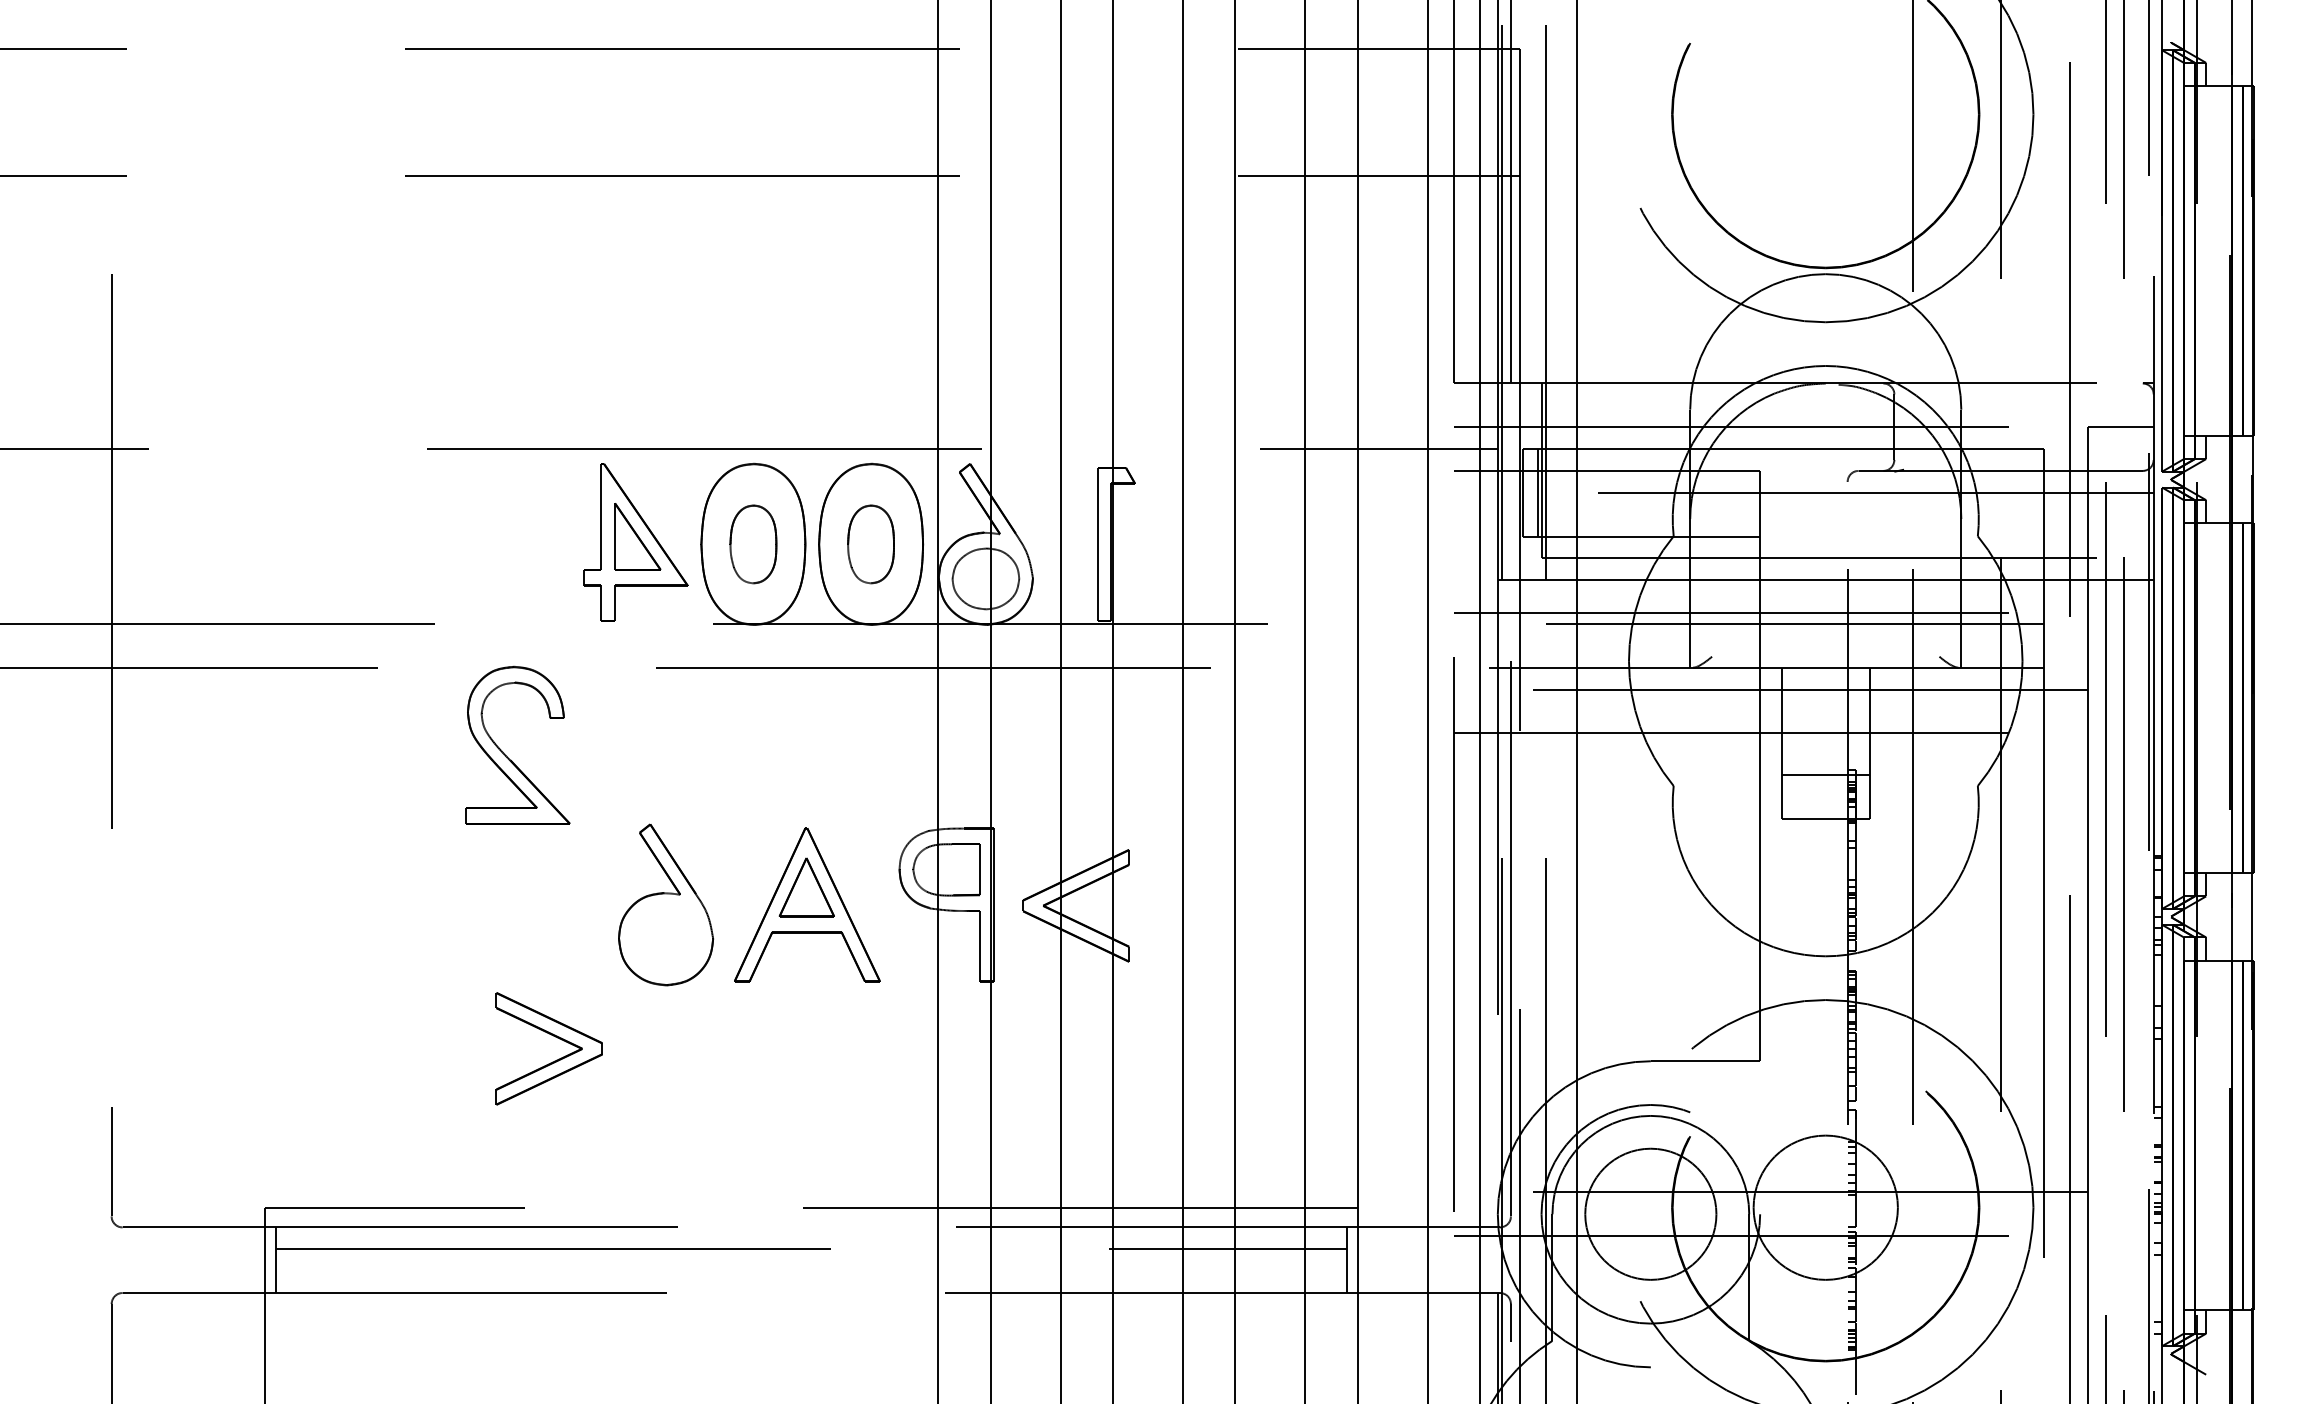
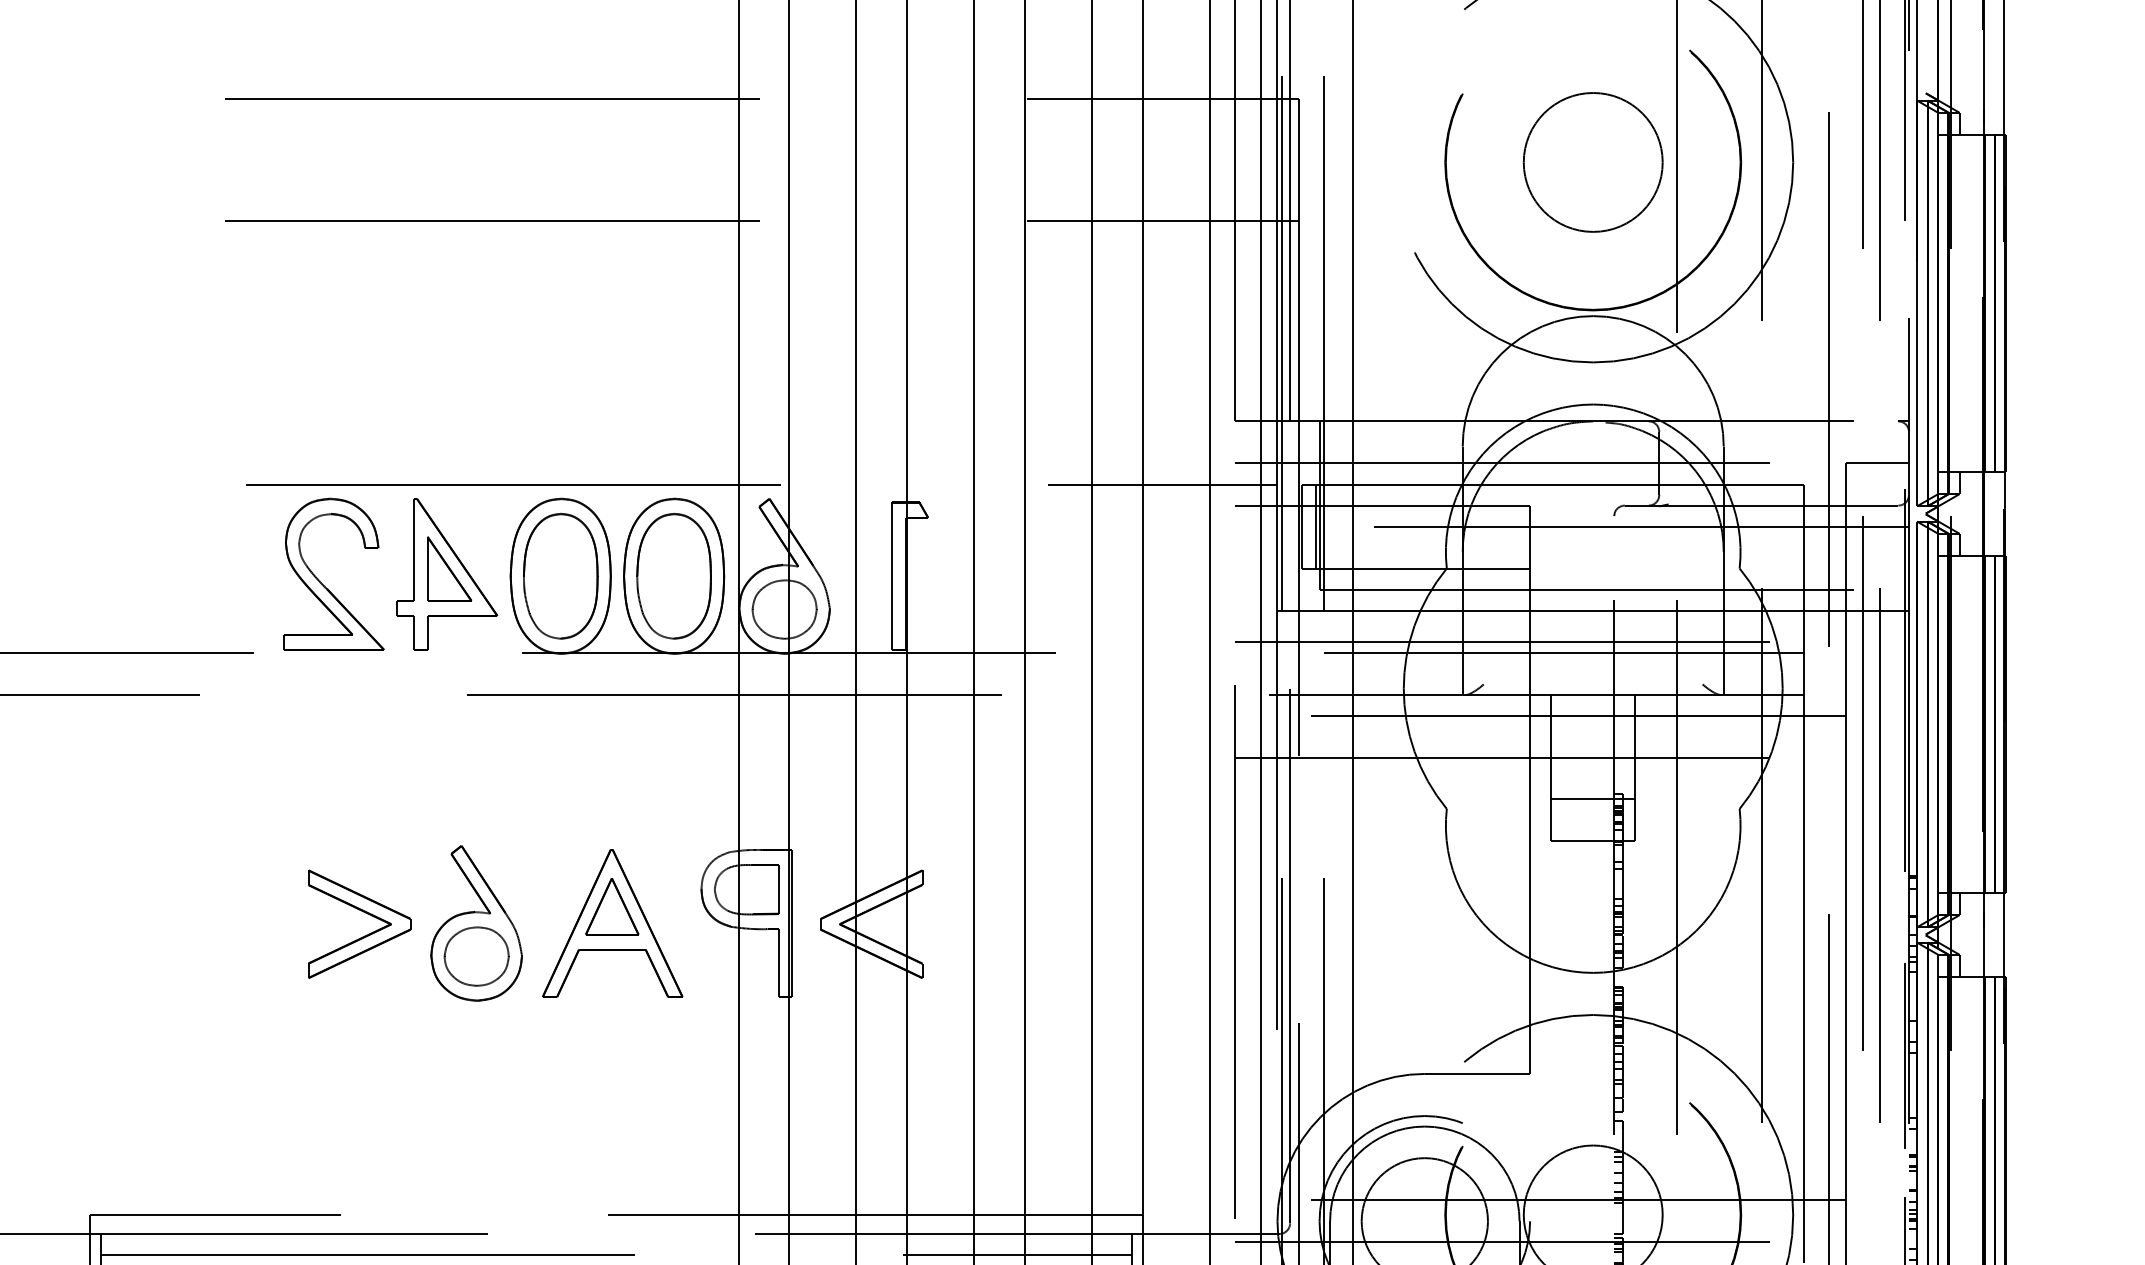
circle: (1825, 114) -> (1592, 162), added
part: (753, 544) -> (560, 576), size x1.67
part: (870, 544) -> (673, 576), size x1.67
part: (506, 755) -> (323, 584), moved
part: (665, 939) -> (476, 956), added
part: (553, 1036) -> (363, 912), moved
line: (2149, 1042) -> (1904, 1055), added

